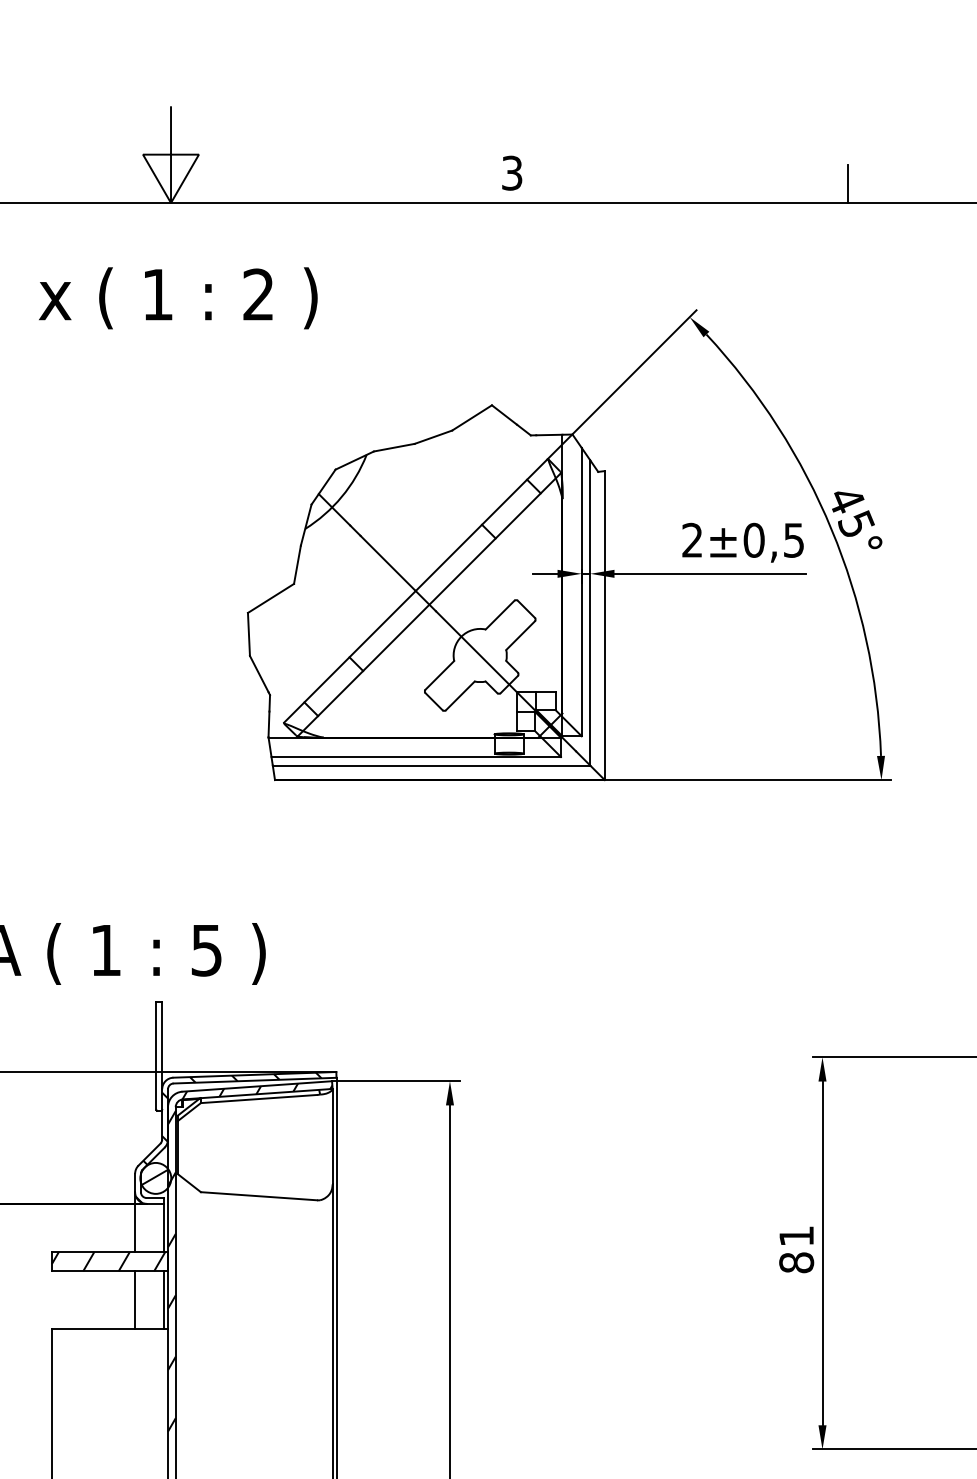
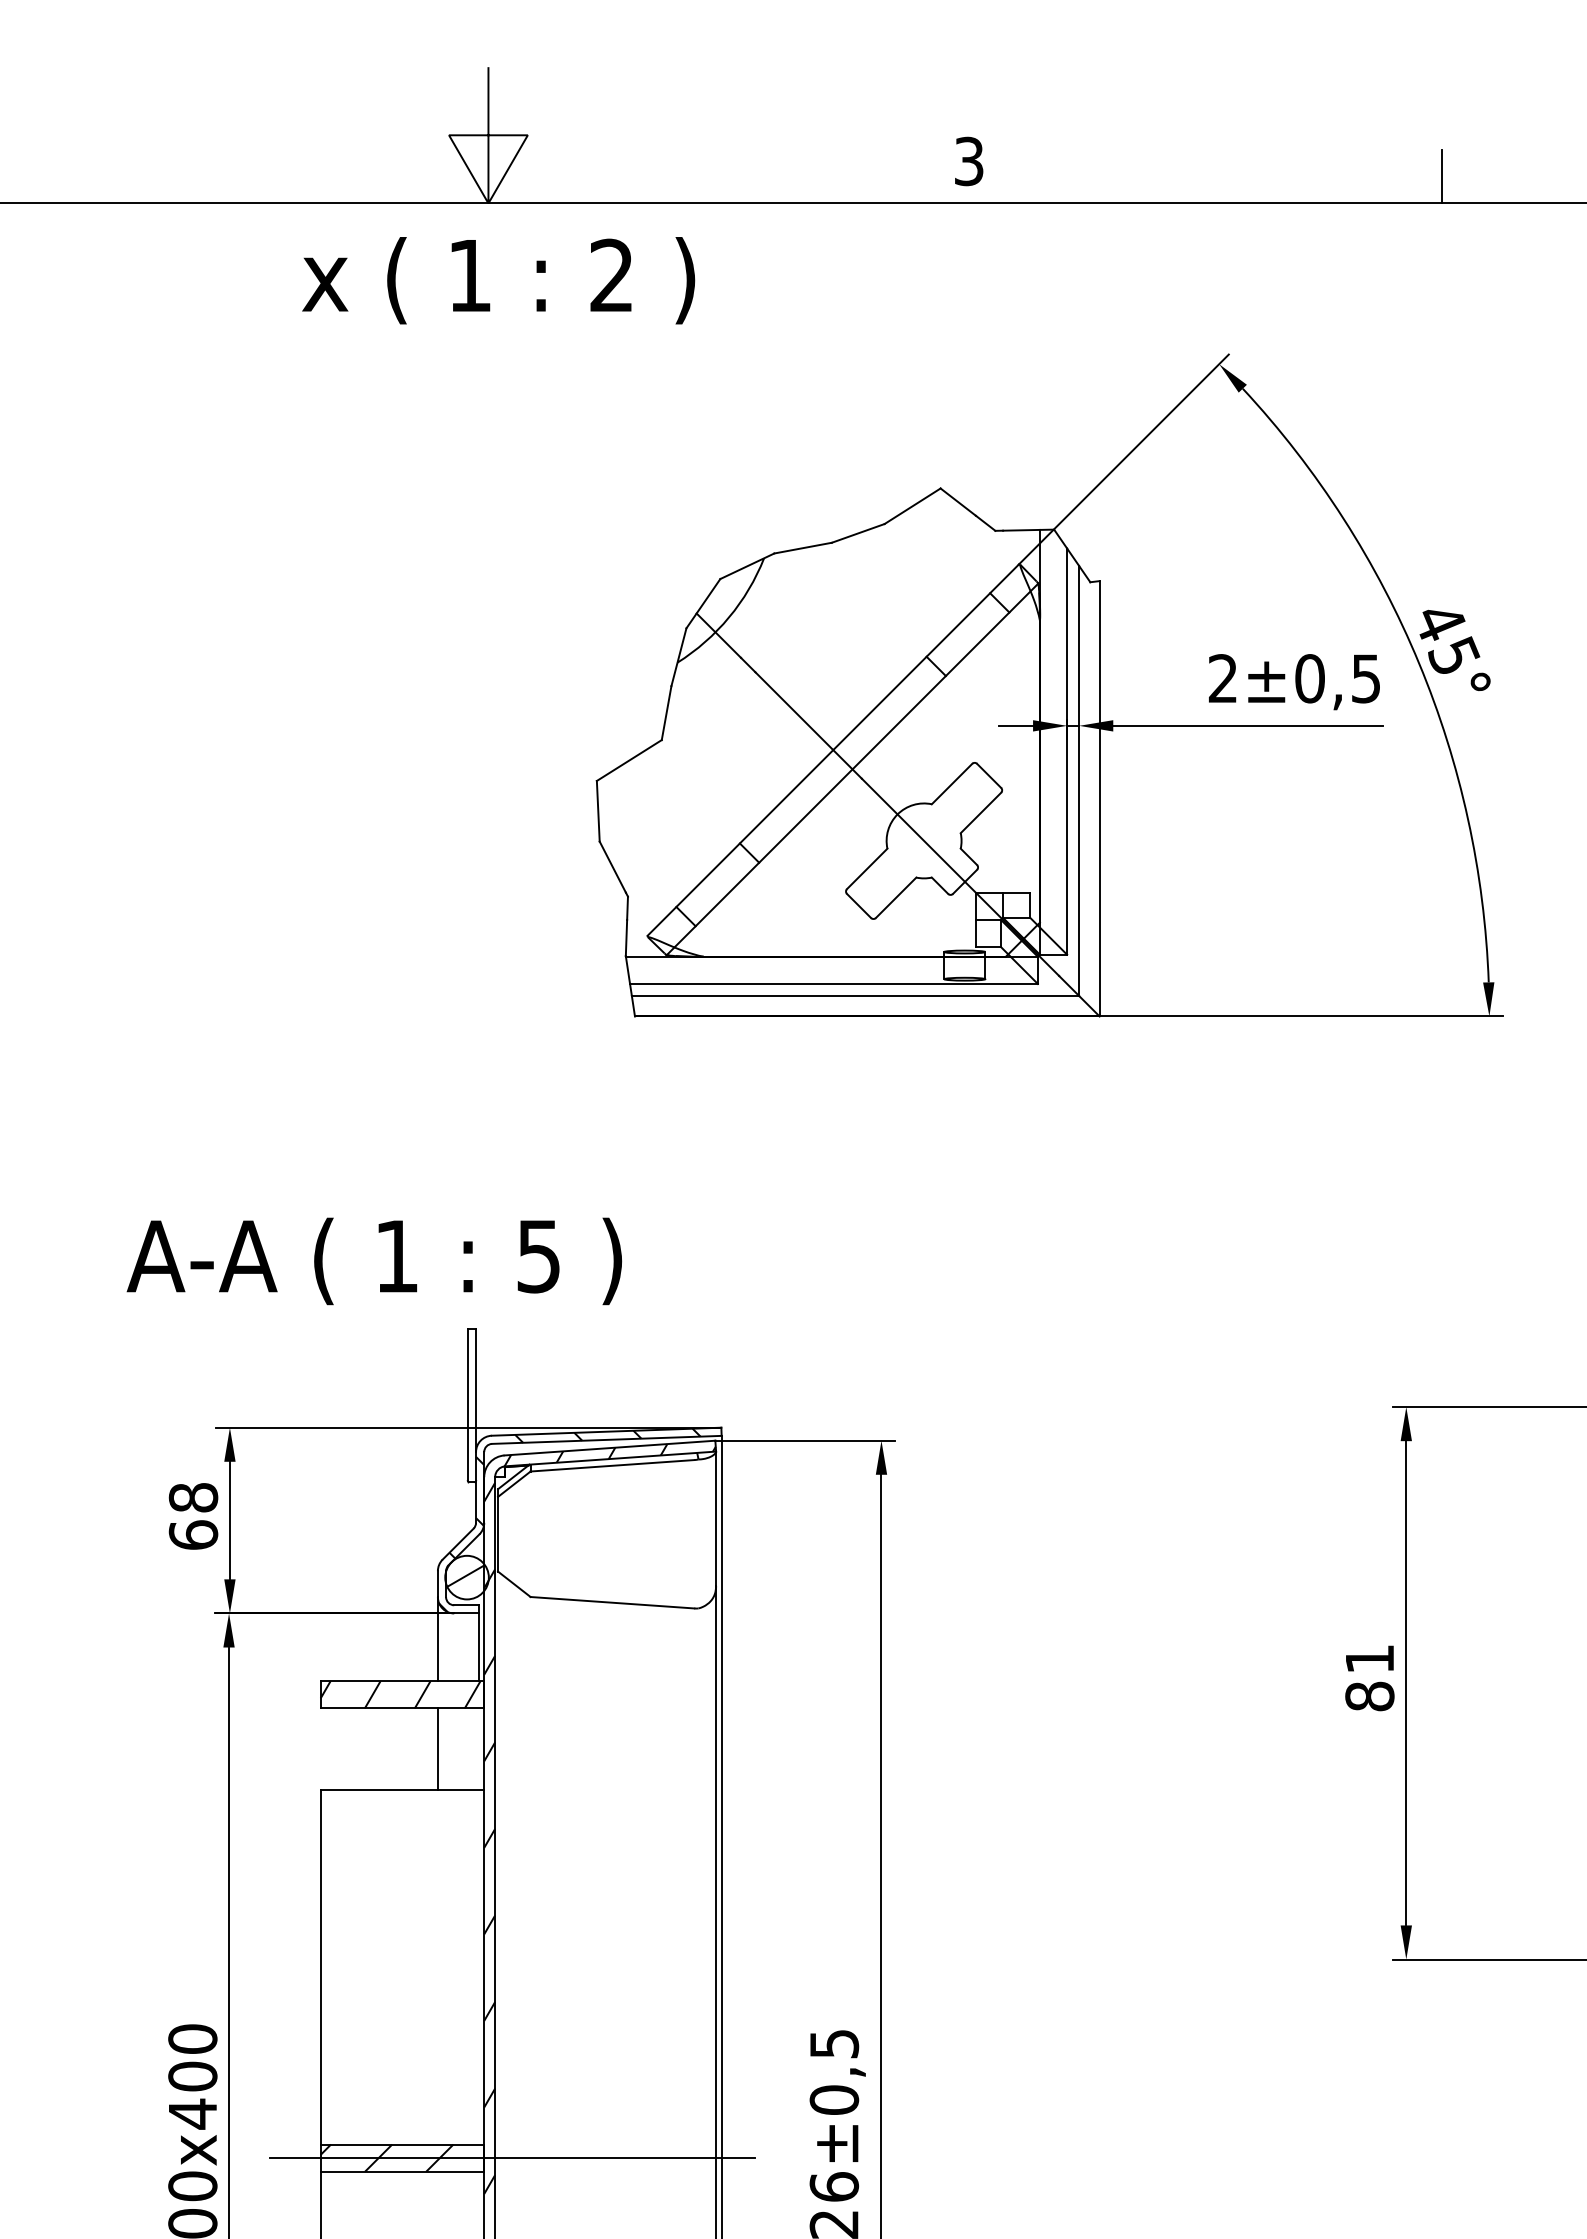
text: (178, 298) -> (498, 280), moved
line: (163, 1300) -> (478, 1749), removed

